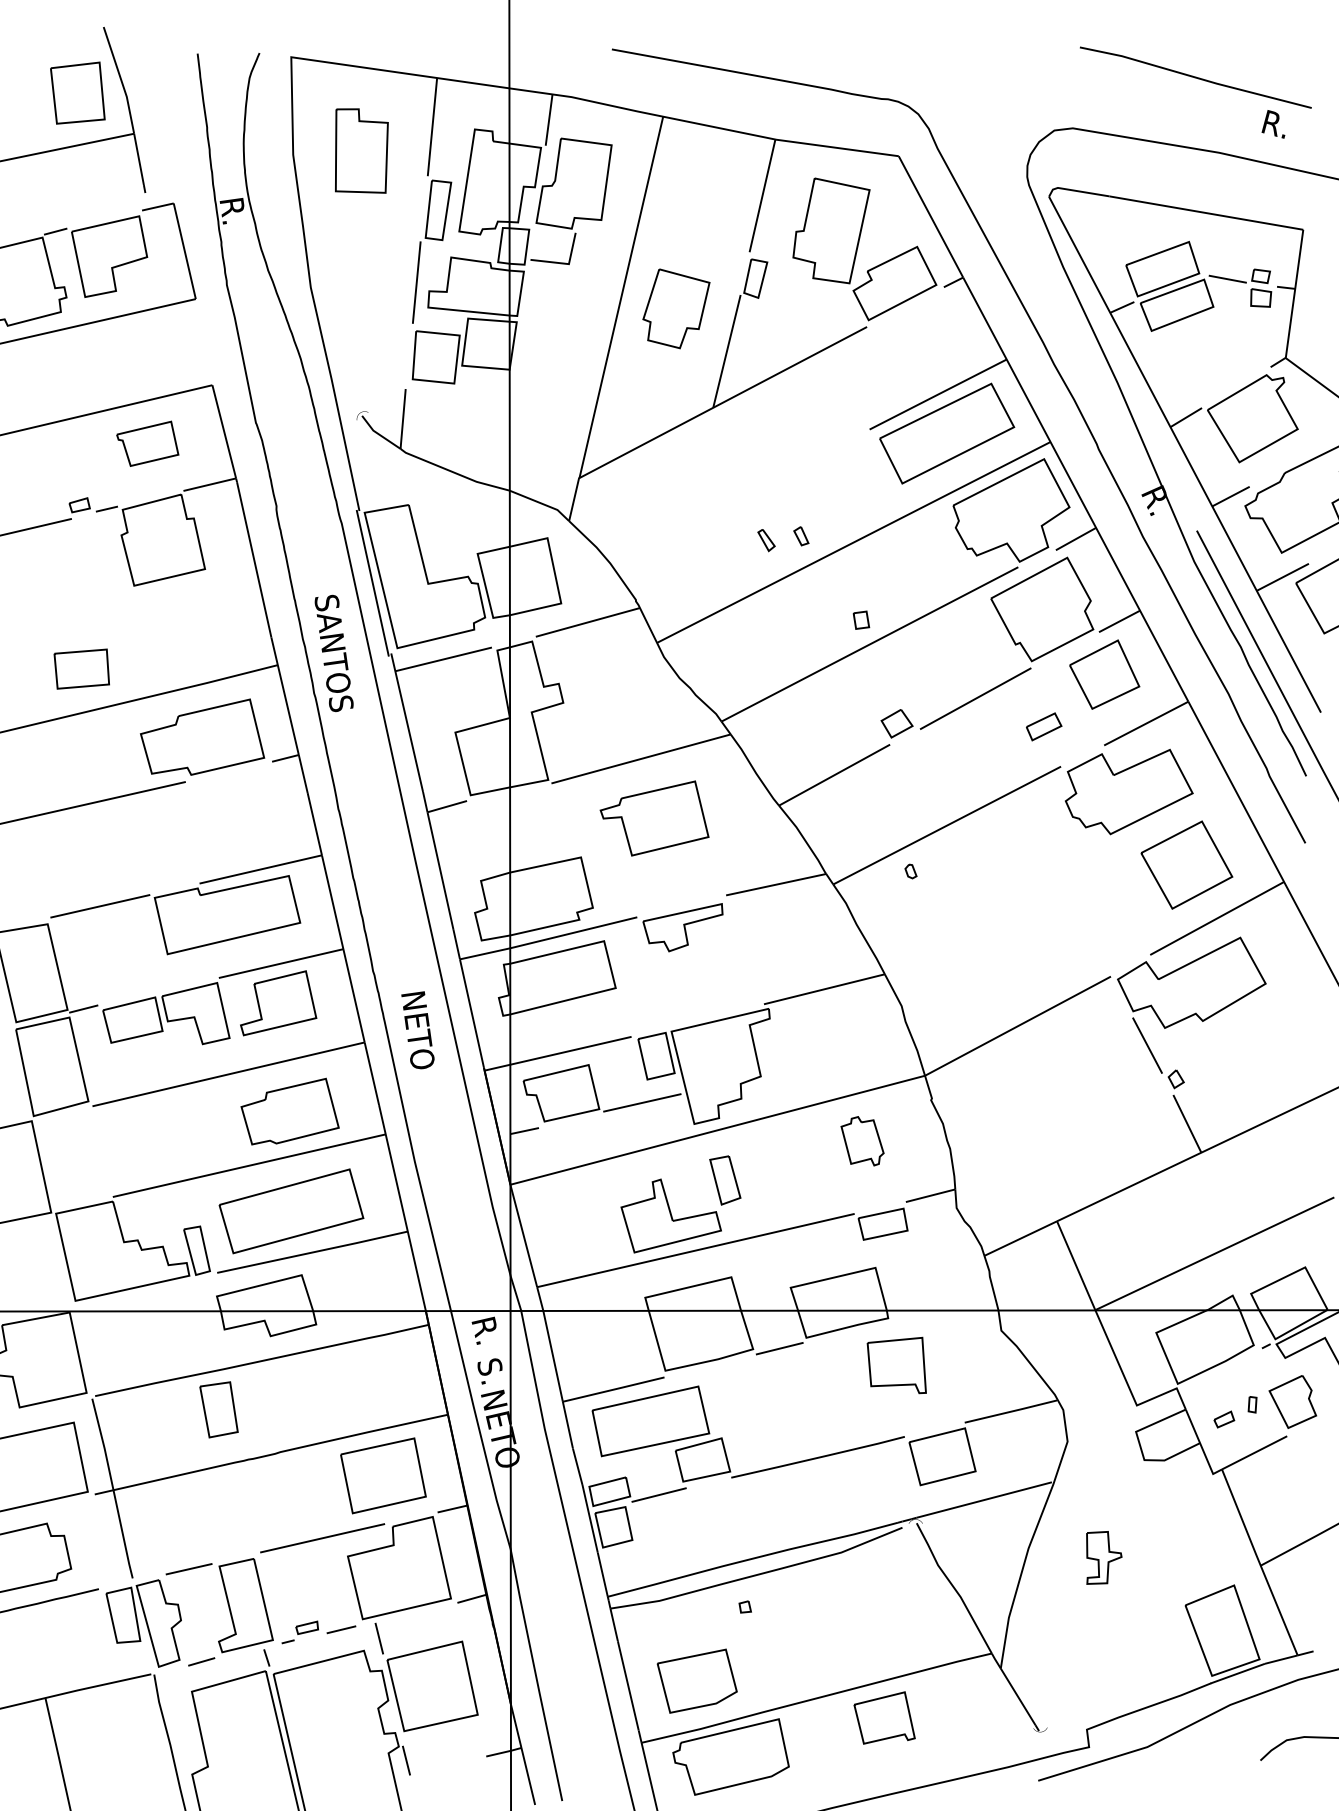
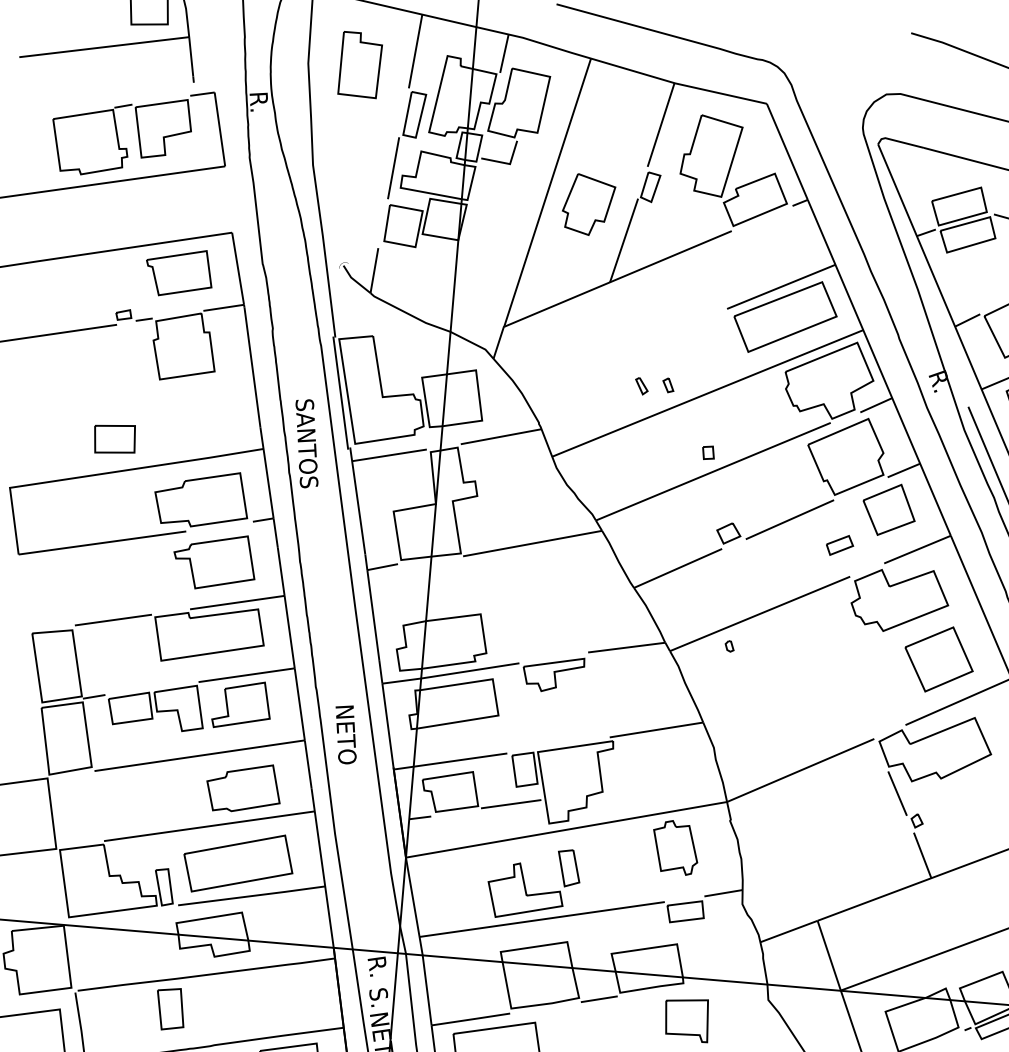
part: (147, 443) -> (179, 272), size x1.43
part: (654, 818) -> (214, 561), moved
part: (862, 1140) -> (675, 846), size x1.43

